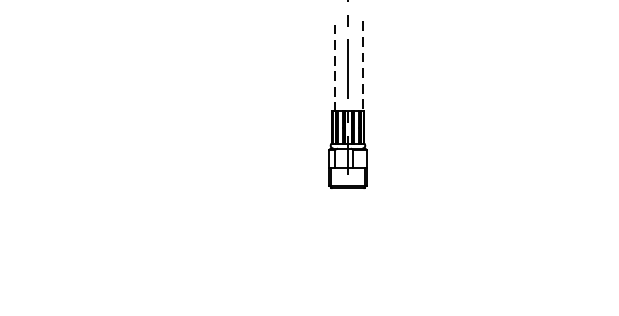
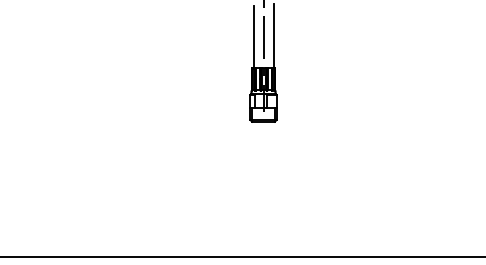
line: (363, 65) -> (274, 35), dashed -> solid
line: (335, 70) -> (254, 38), dashed -> solid

